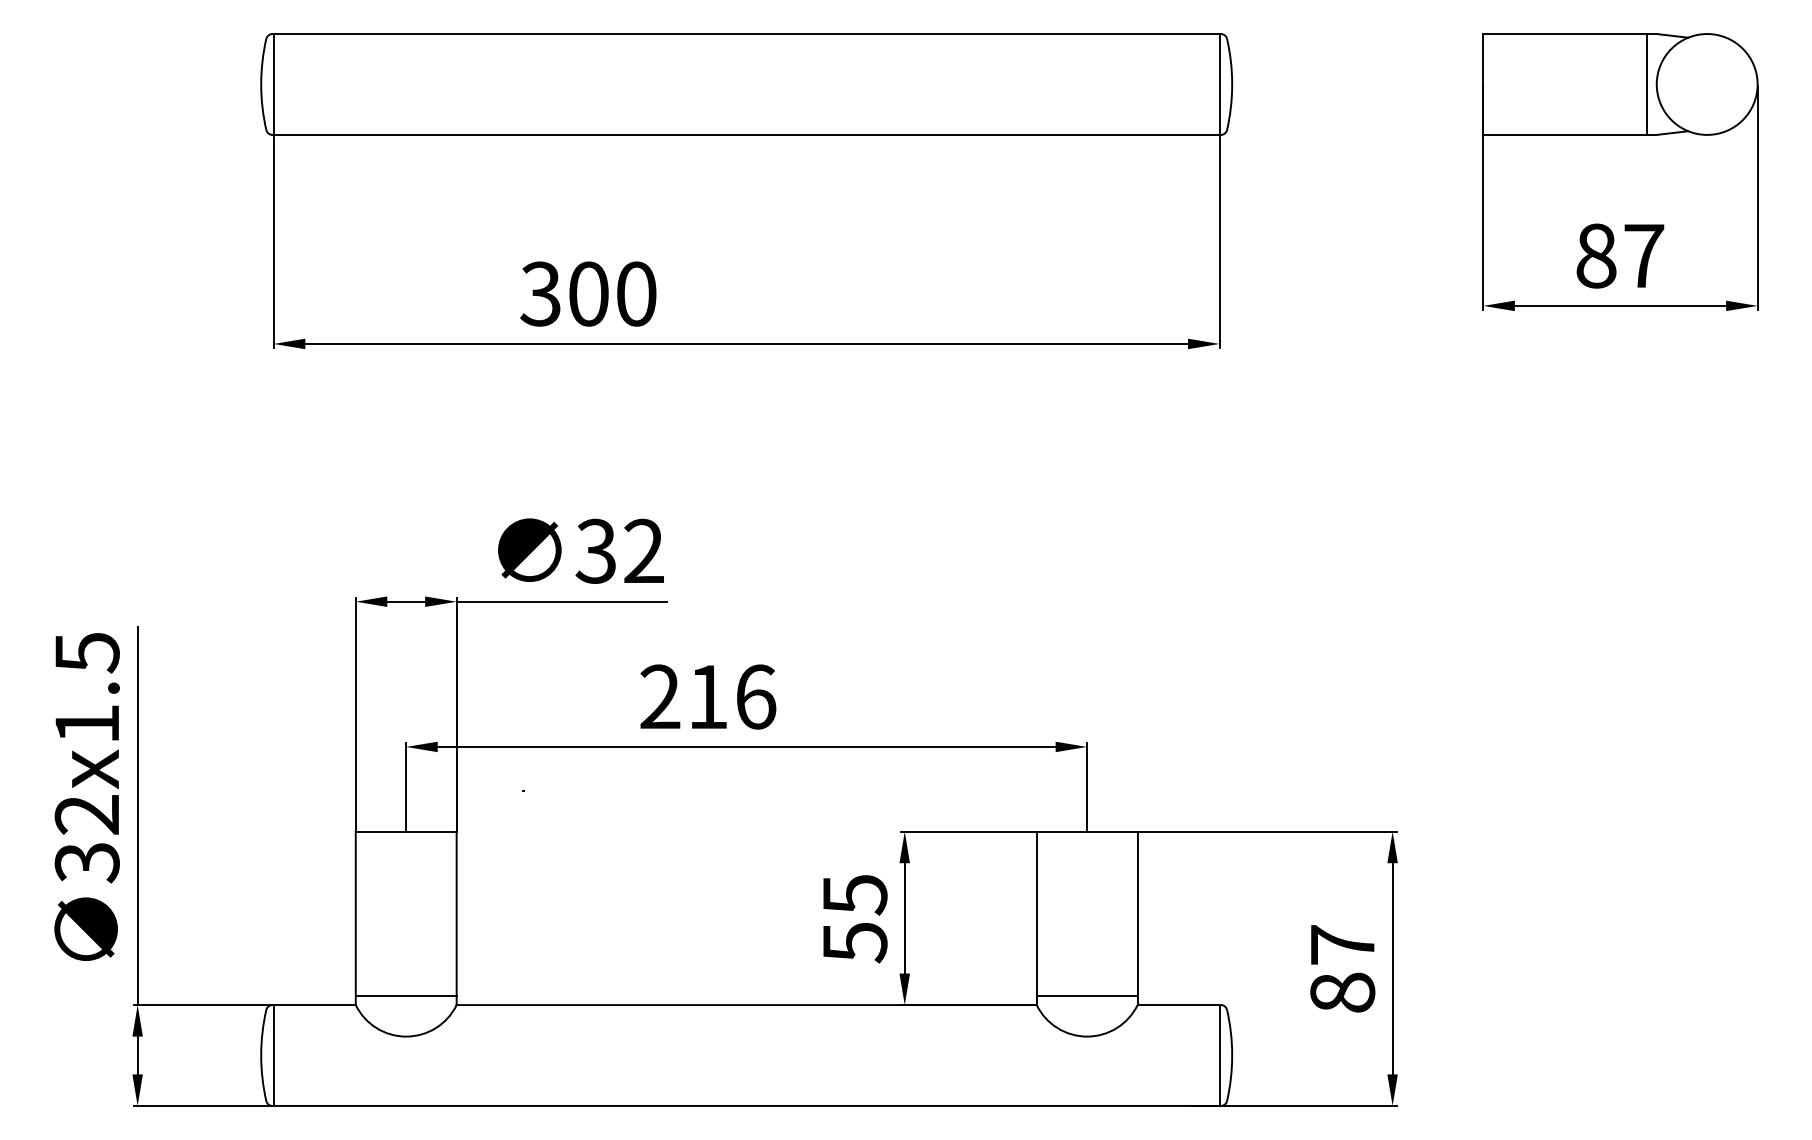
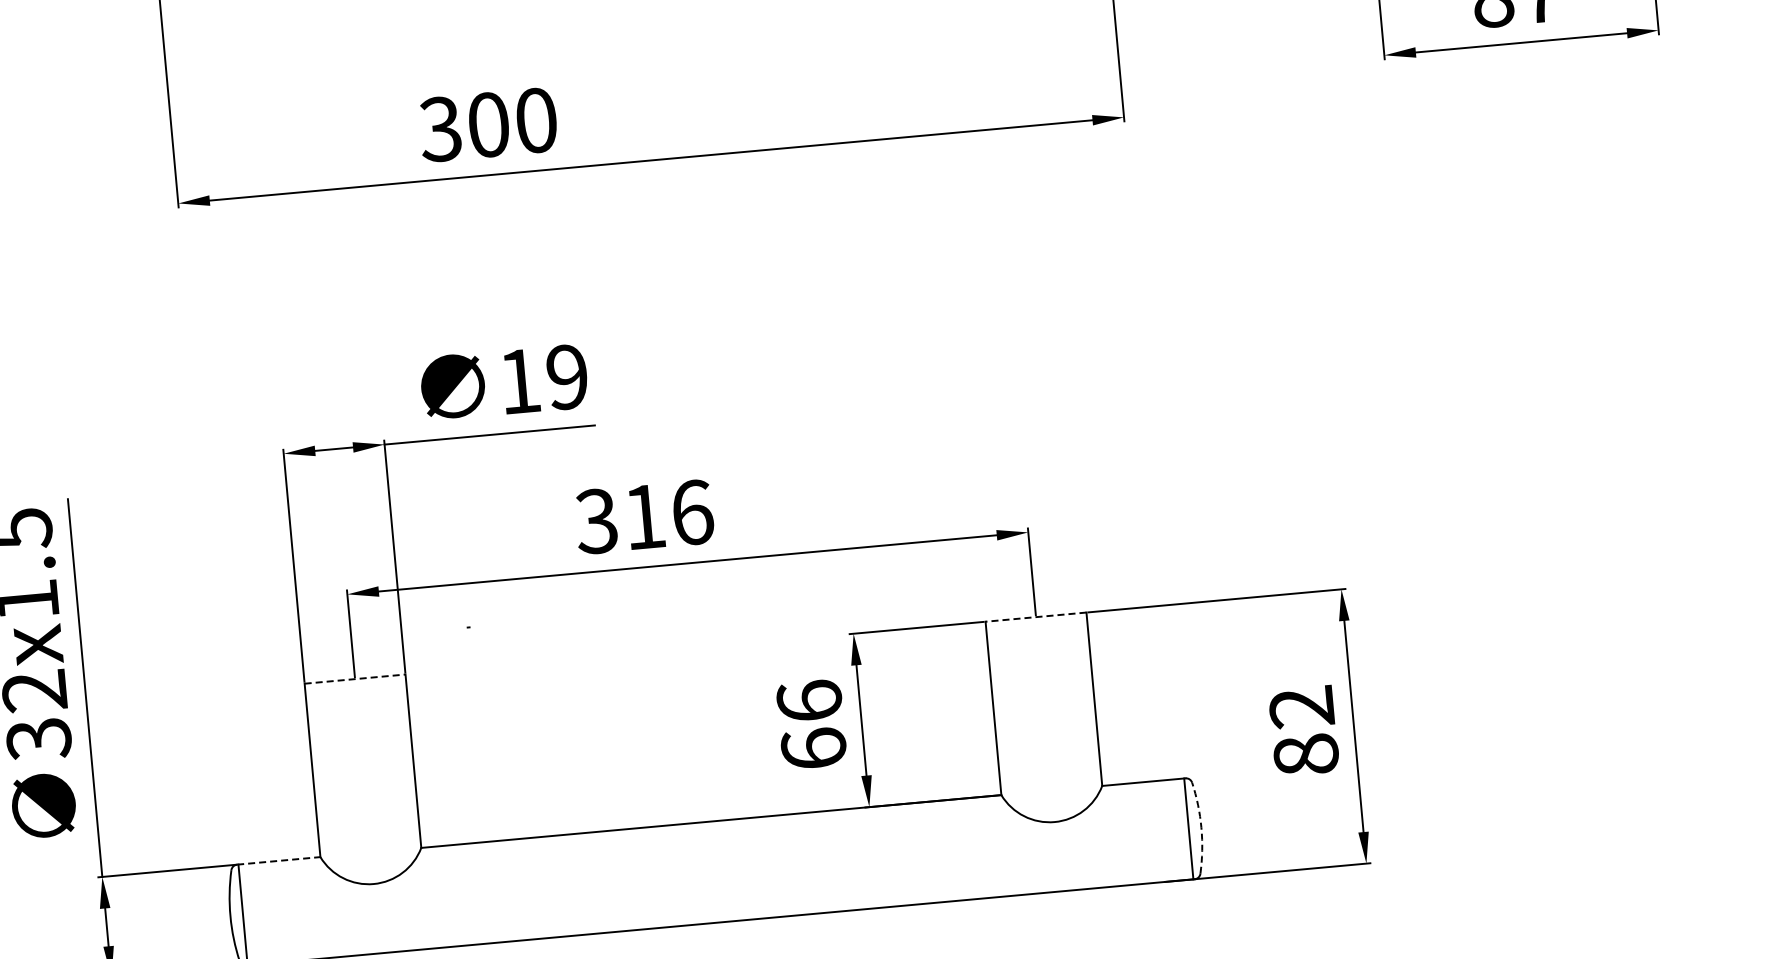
text: (619, 550) -> (542, 378), 32 -> 19
text: (659, 696) -> (596, 520), 216 -> 316
line: (406, 831) -> (355, 678), solid -> dashed
line: (1086, 831) -> (1035, 617), solid -> dashed
text: (854, 918) -> (811, 725), 55 -> 66
text: (1342, 945) -> (1301, 707), 87 -> 82
line: (405, 995) -> (369, 843), removed
line: (1086, 995) -> (1050, 781), removed
line: (314, 1005) -> (279, 861), solid -> dashed
arc: (1232, 1055) -> (1201, 827), solid -> dashed

